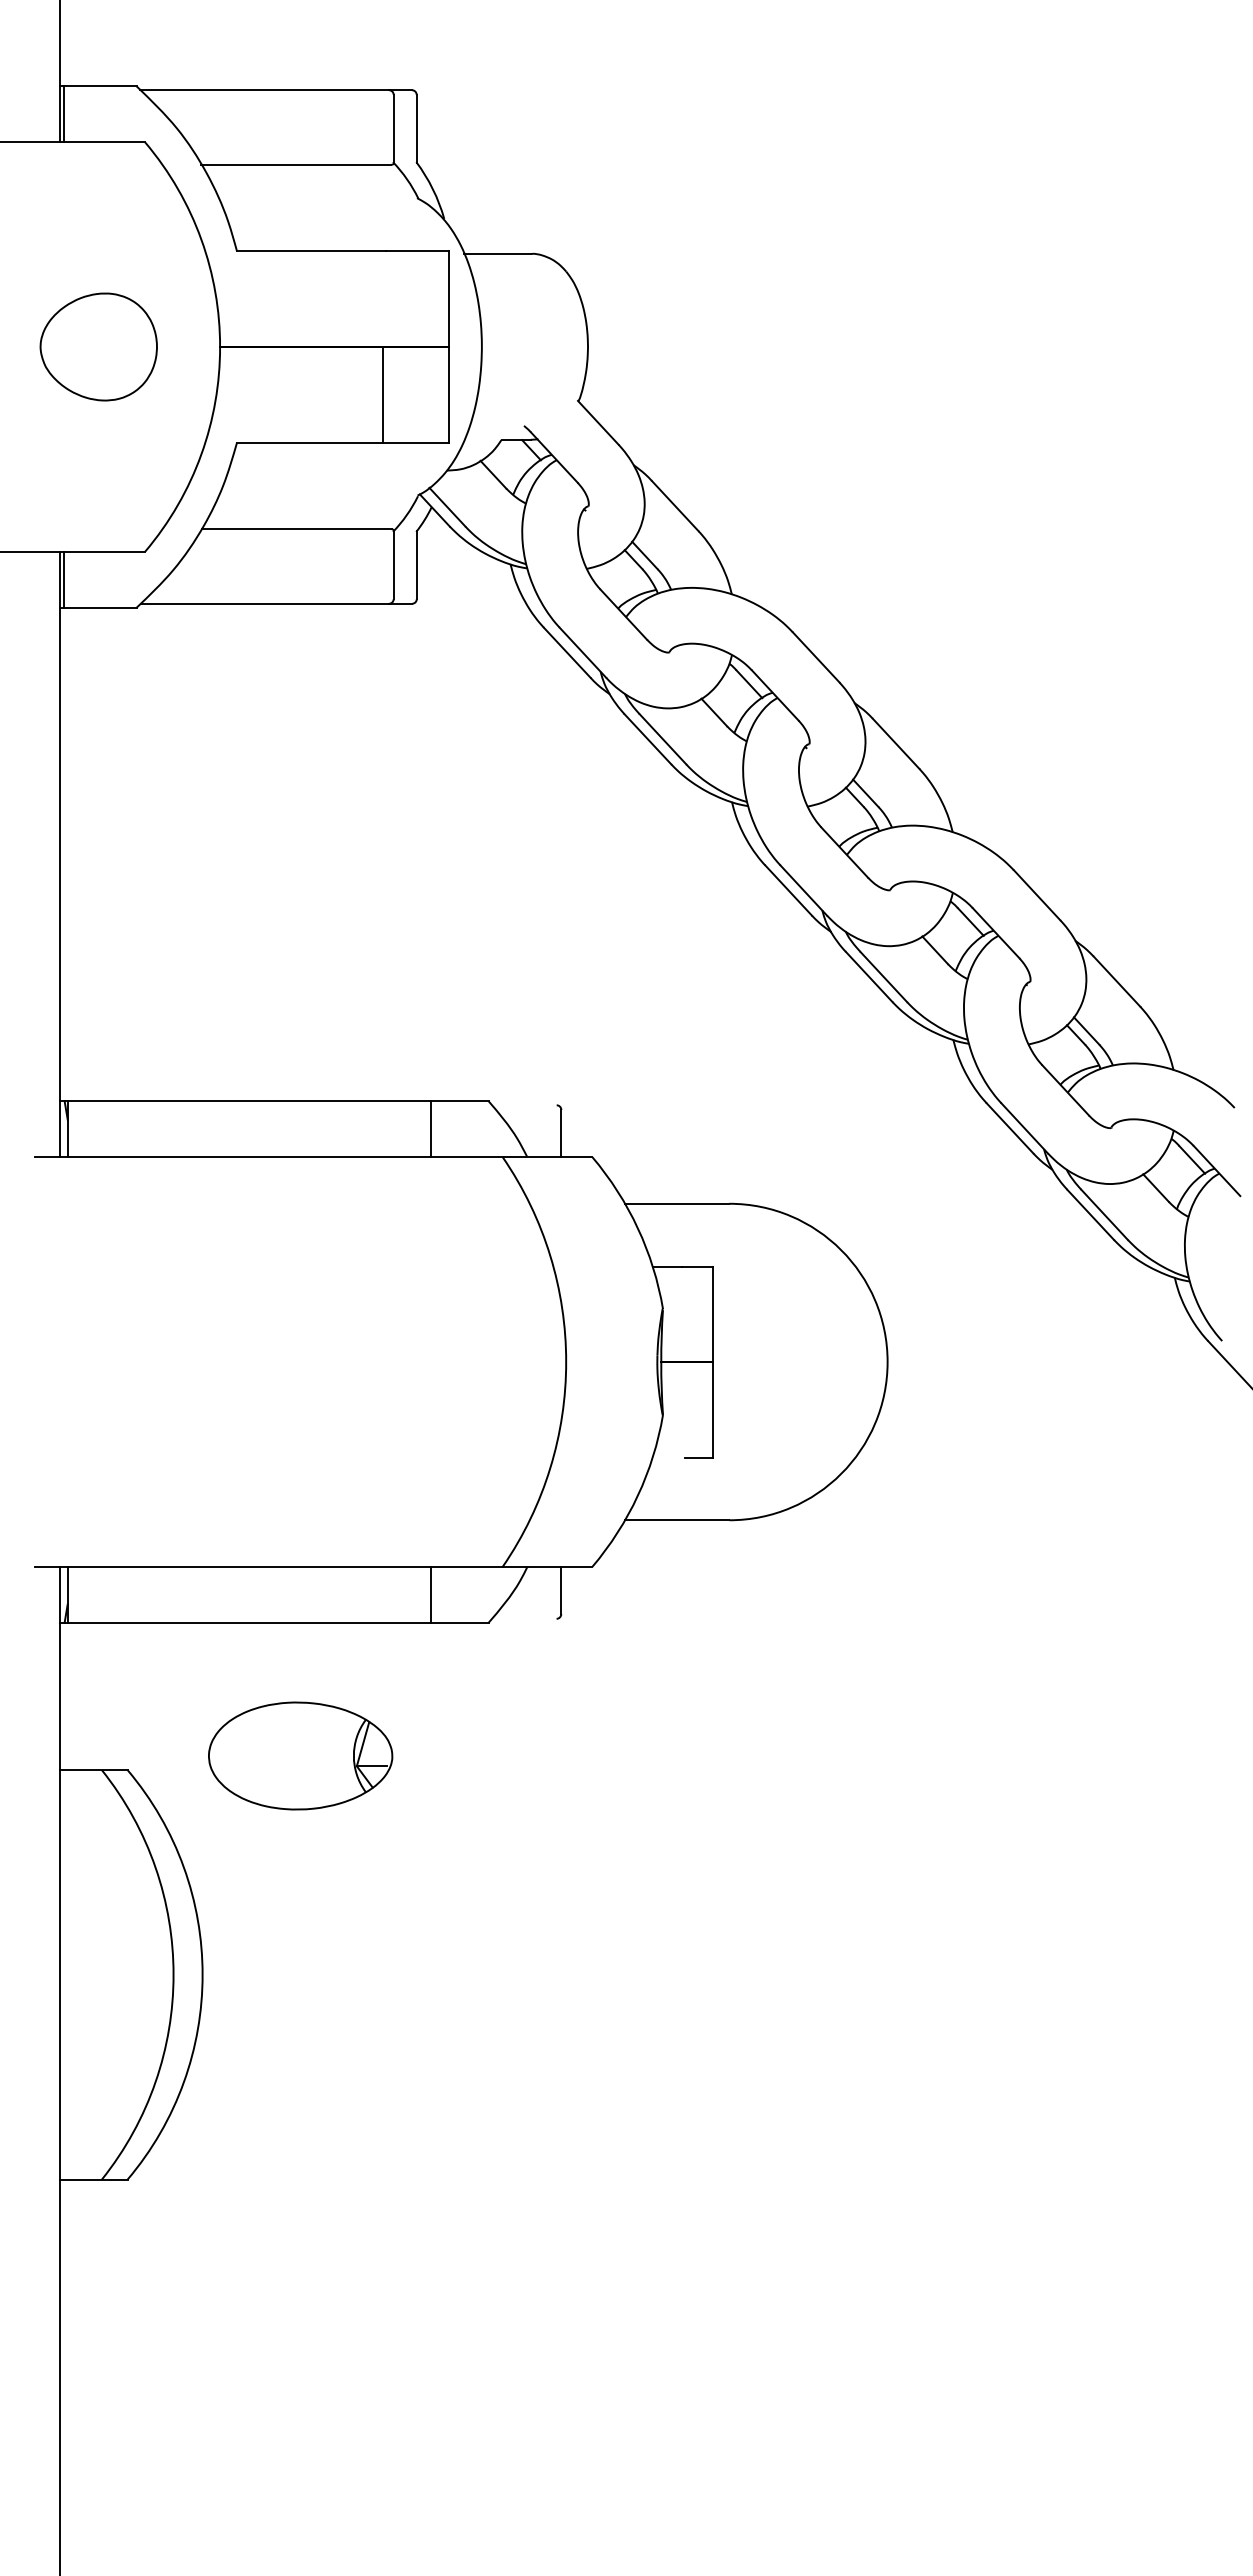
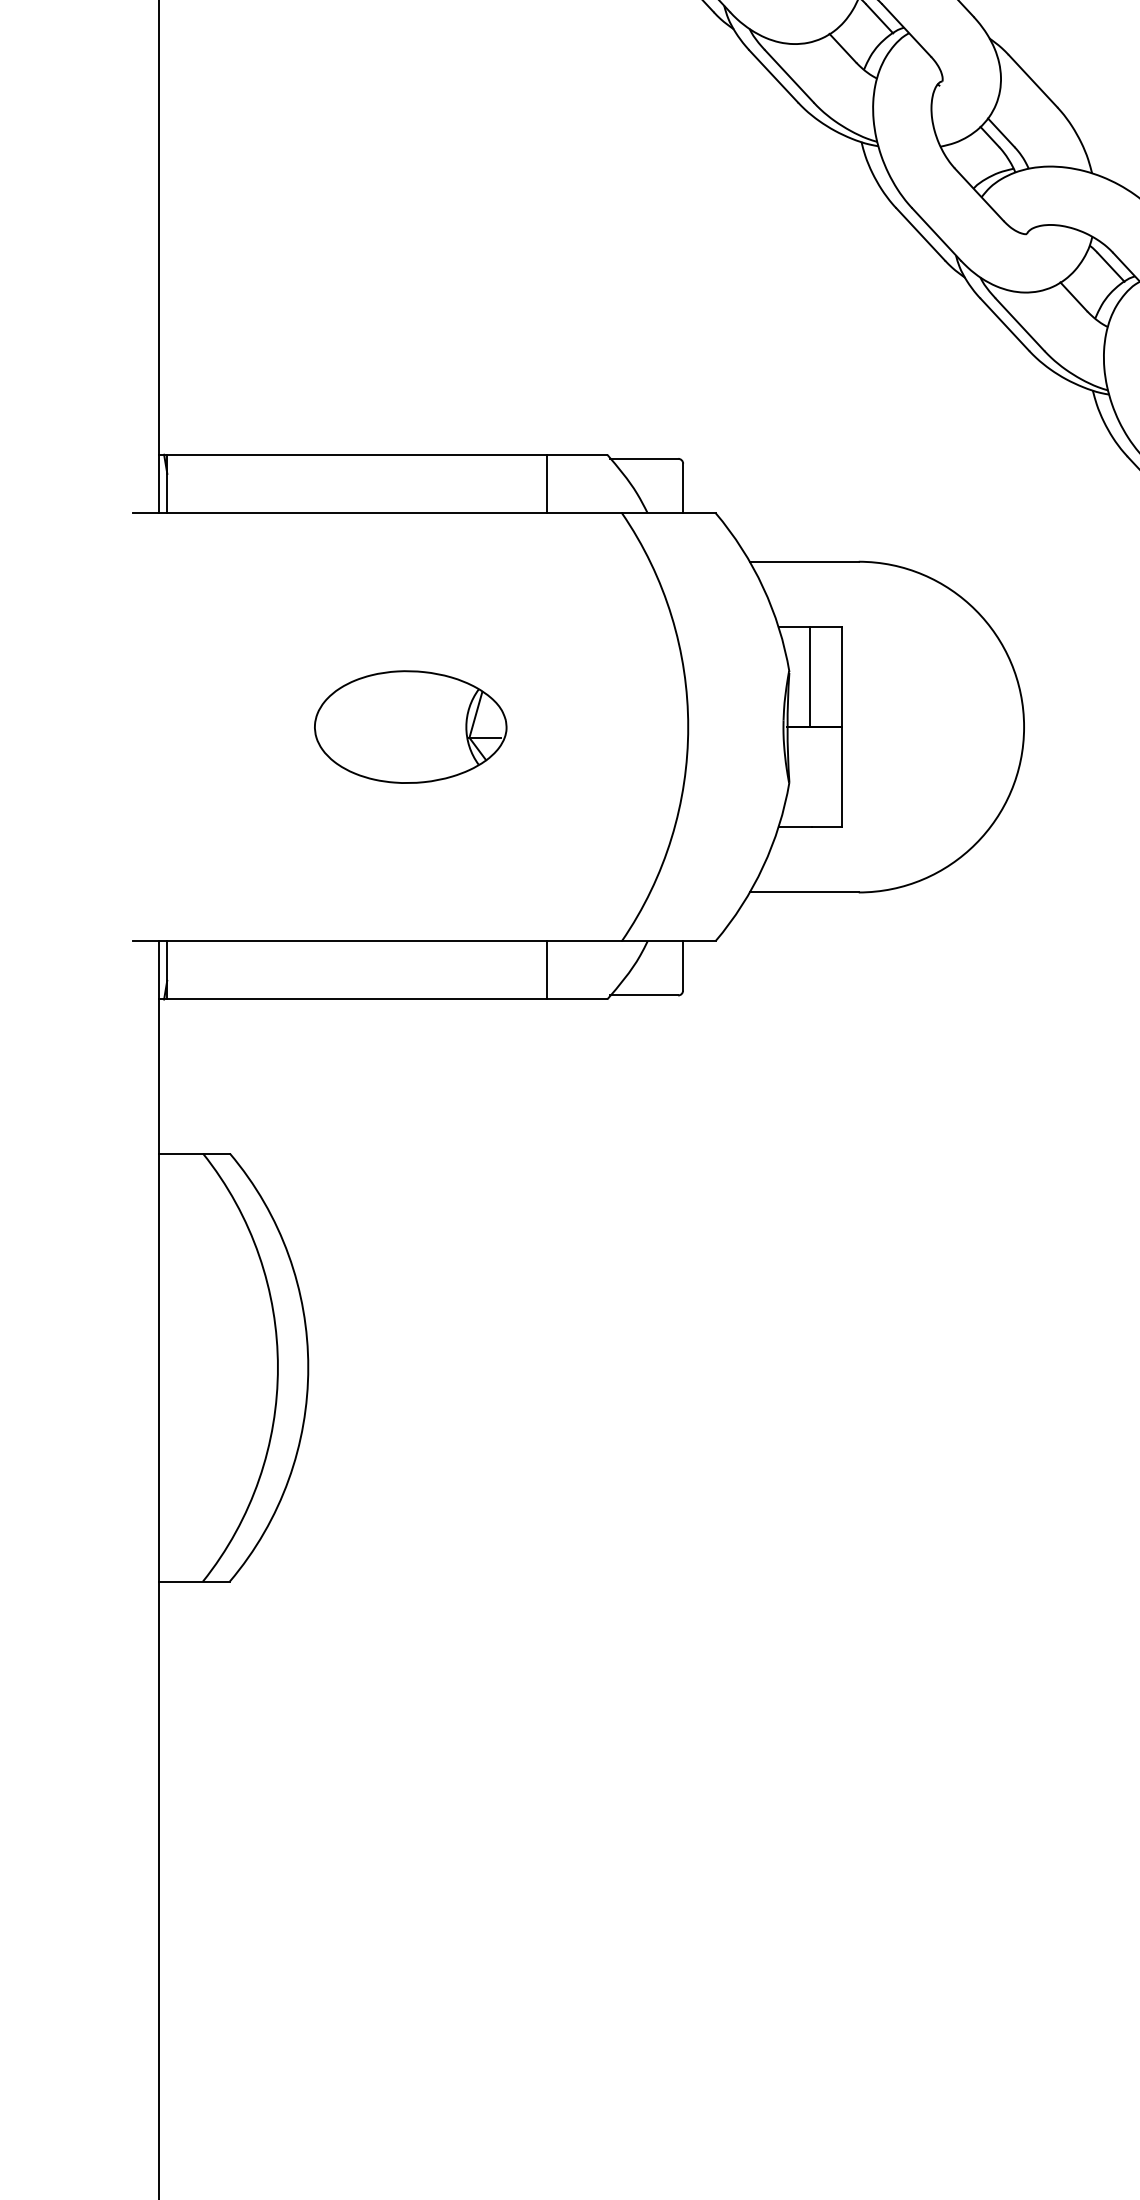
line: (523, 1105) -> (643, 459), added
line: (682, 1314) -> (809, 677), added
line: (668, 1457) -> (795, 826), added
line: (523, 1618) -> (643, 995), added
part: (300, 1755) -> (410, 726), moved

